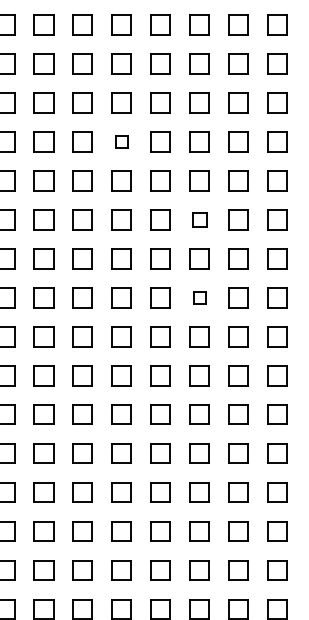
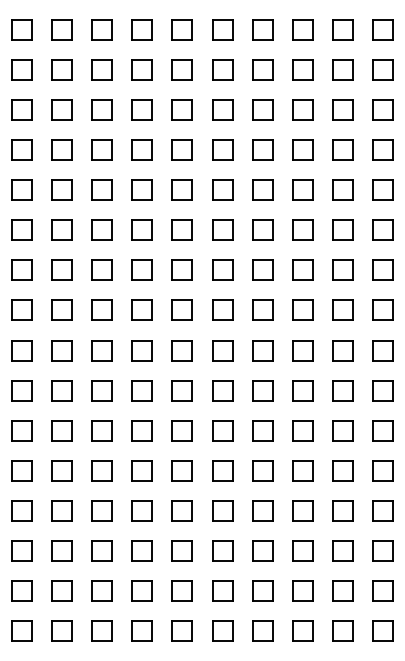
part: (121, 141) -> (222, 149), size x1.67
part: (199, 219) -> (302, 229), size x1.43
part: (199, 296) -> (302, 309), size x1.67

